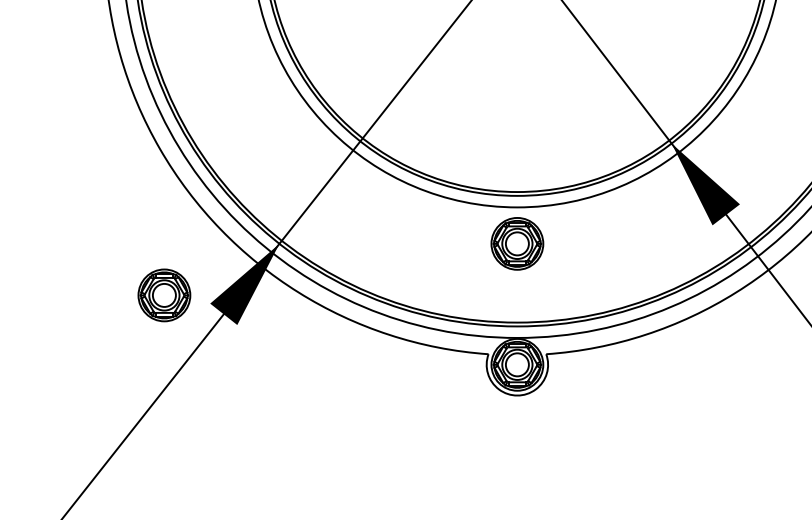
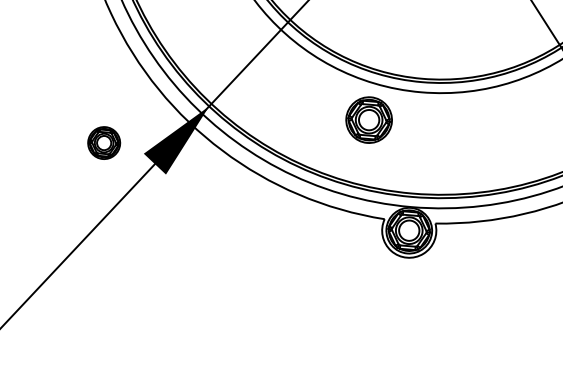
part: (517, 243) -> (369, 119), moved
part: (164, 295) -> (104, 143), size x0.7

